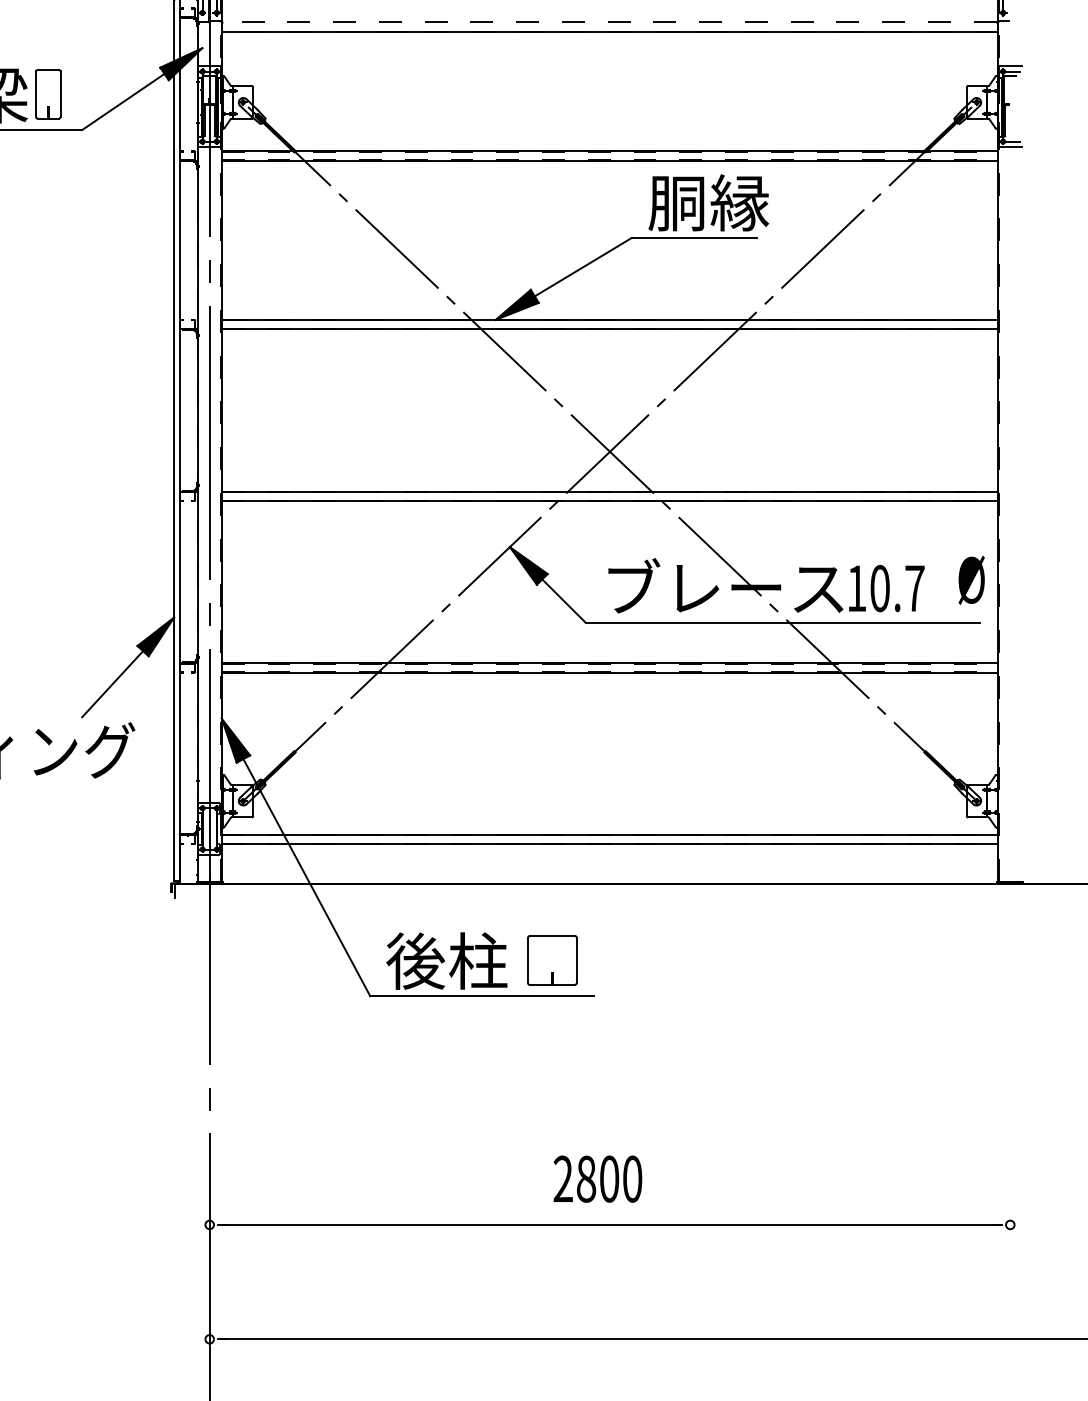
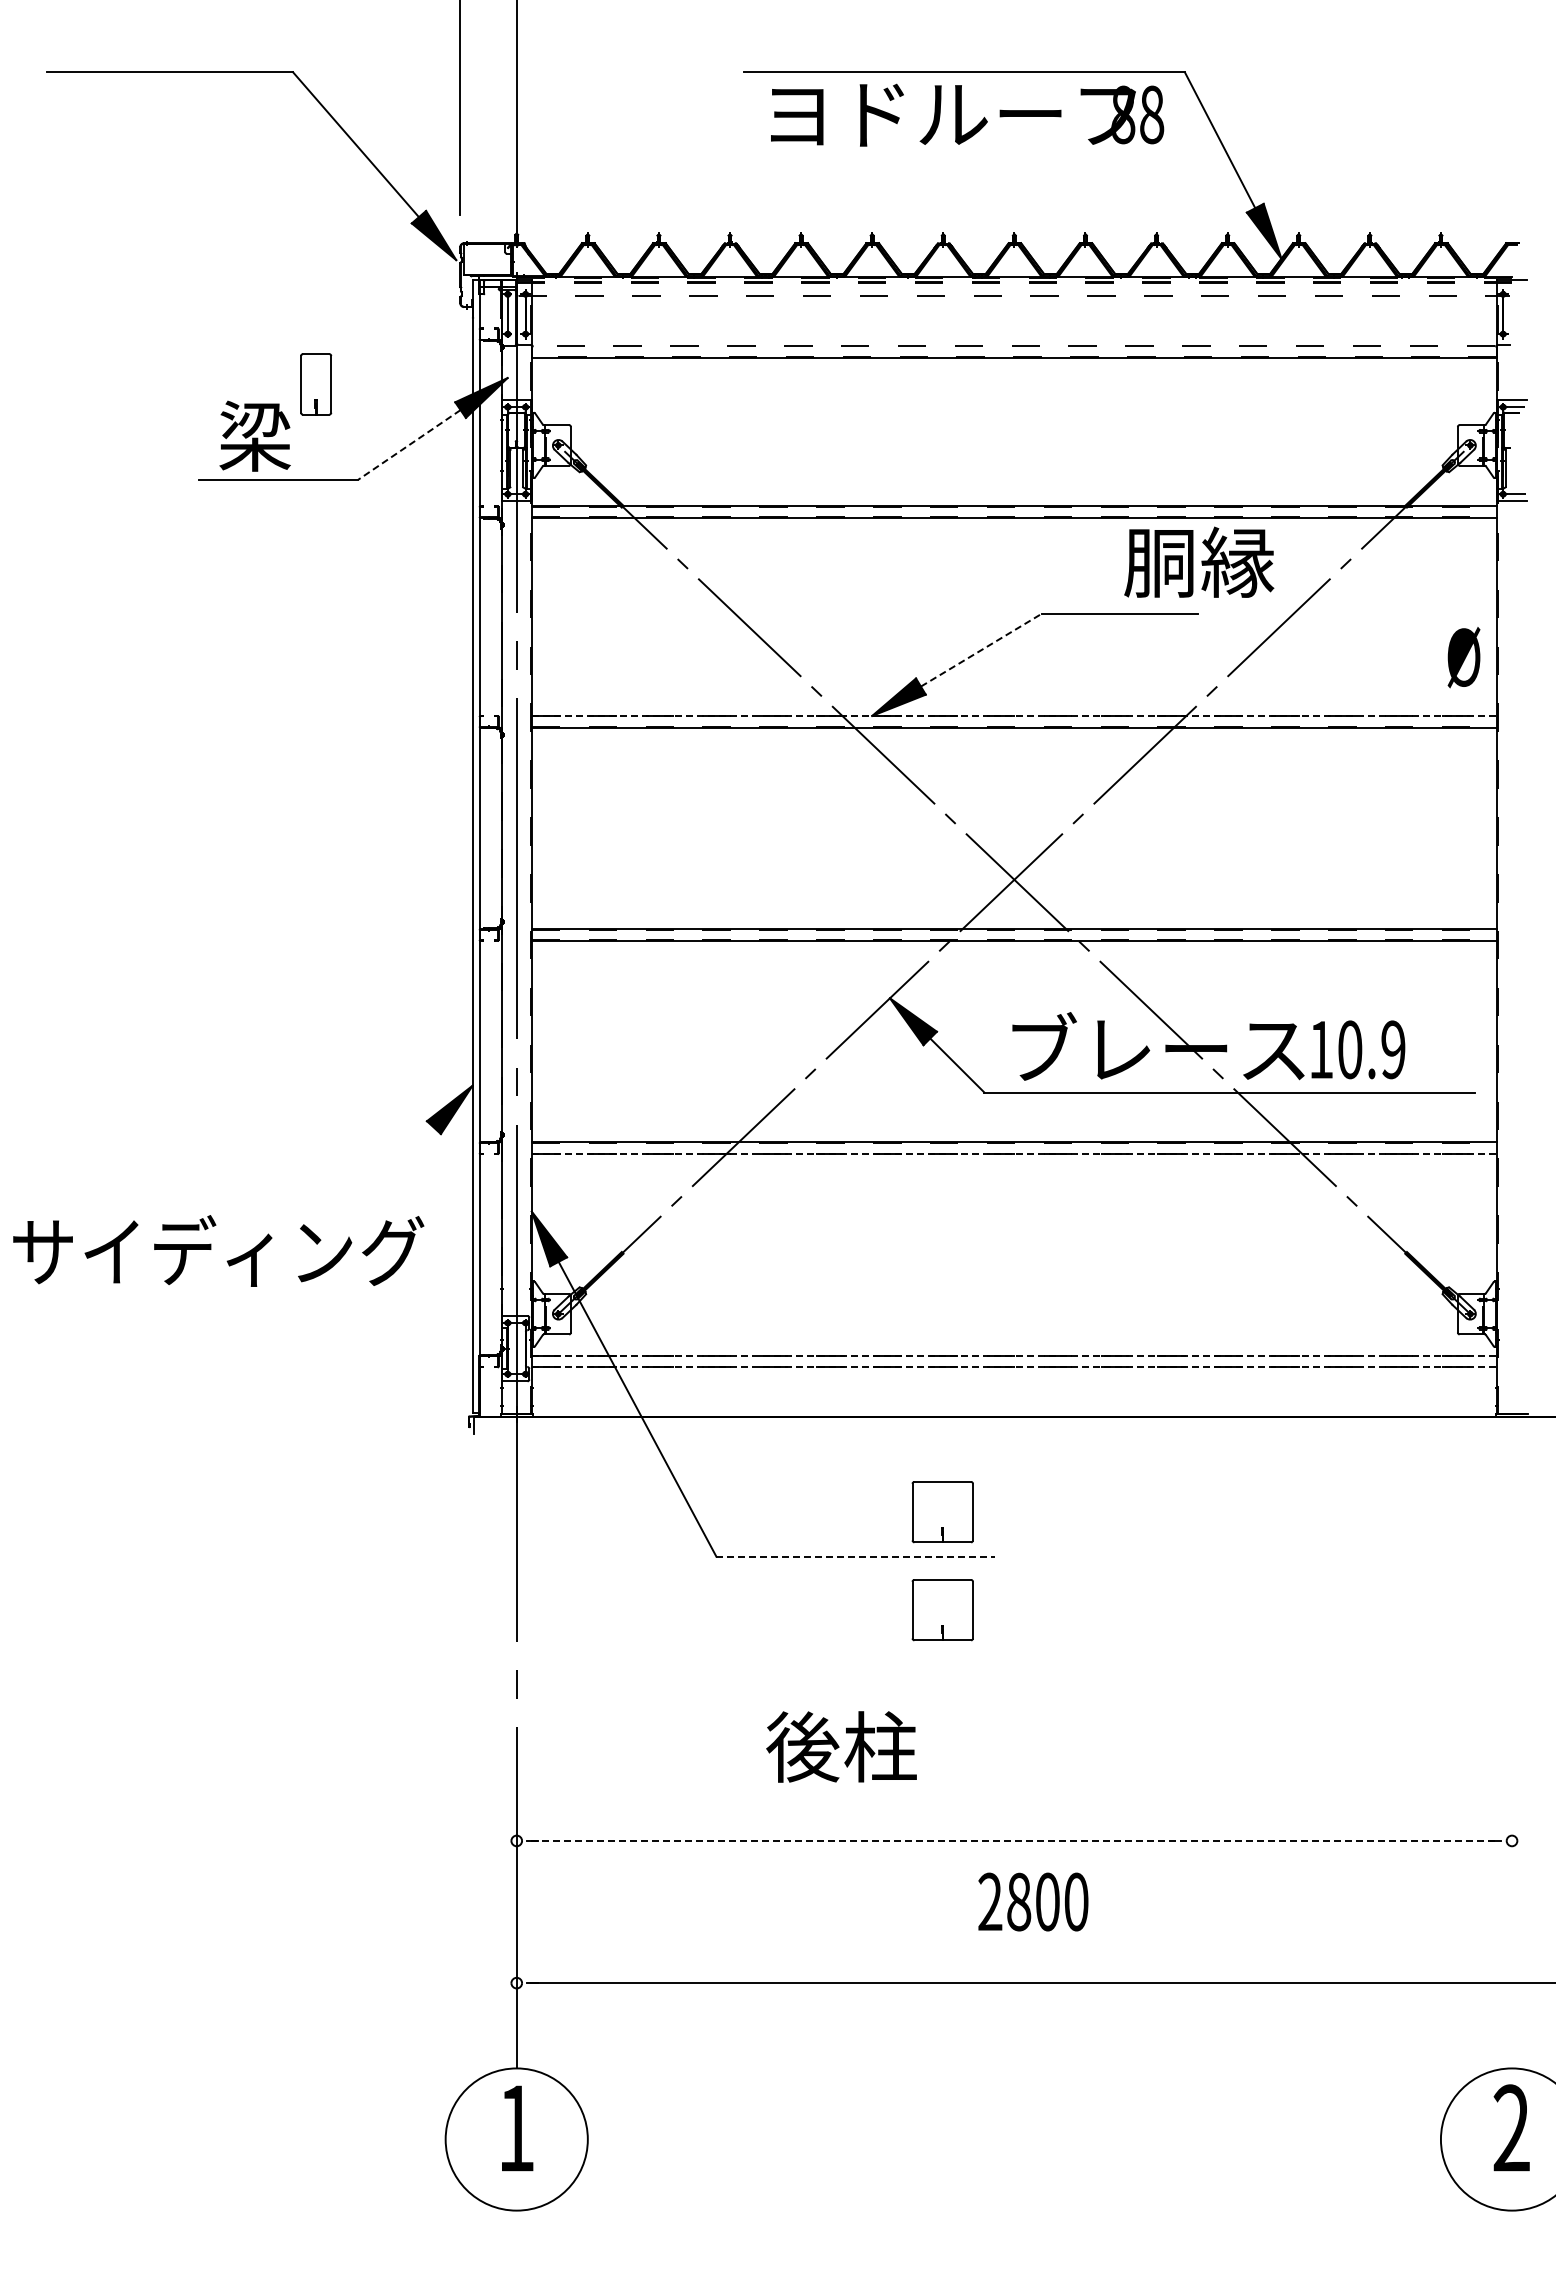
part: (48, 94) -> (316, 384), moved
line: (123, 101) -> (409, 444), solid -> dashed
text: (709, 202) -> (1199, 561), moved
line: (583, 266) -> (981, 649), solid -> dashed
line: (610, 319) -> (1014, 715), solid -> dashed
text: (971, 580) -> (1463, 657), moved
text: (914, 588) -> (1393, 1049), 10.7 -> 10.9
line: (610, 672) -> (1014, 1154), solid -> dashed
line: (112, 684) -> (395, 1168), removed
line: (610, 834) -> (1014, 1355), solid -> dashed
line: (610, 844) -> (1014, 1367), solid -> dashed
text: (446, 960) -> (841, 1746), moved
line: (482, 996) -> (856, 1556), solid -> dashed
part: (552, 1039) -> (942, 1610), added
text: (598, 1178) -> (1033, 1901), moved
line: (610, 1224) -> (1014, 1840), solid -> dashed

